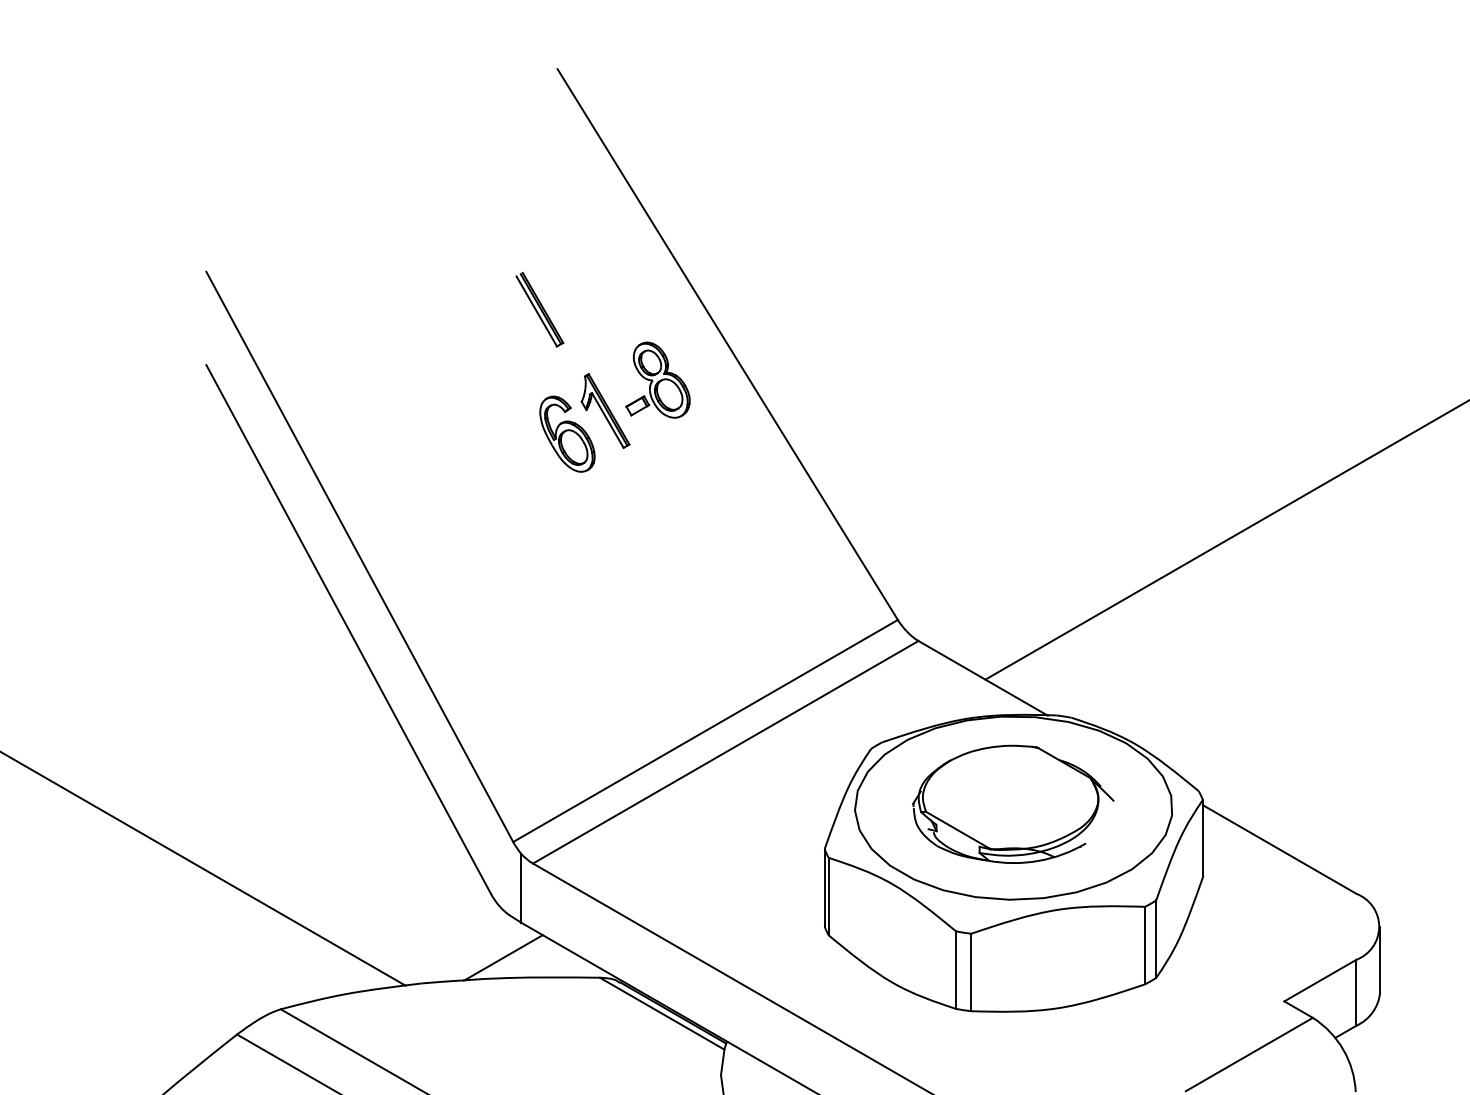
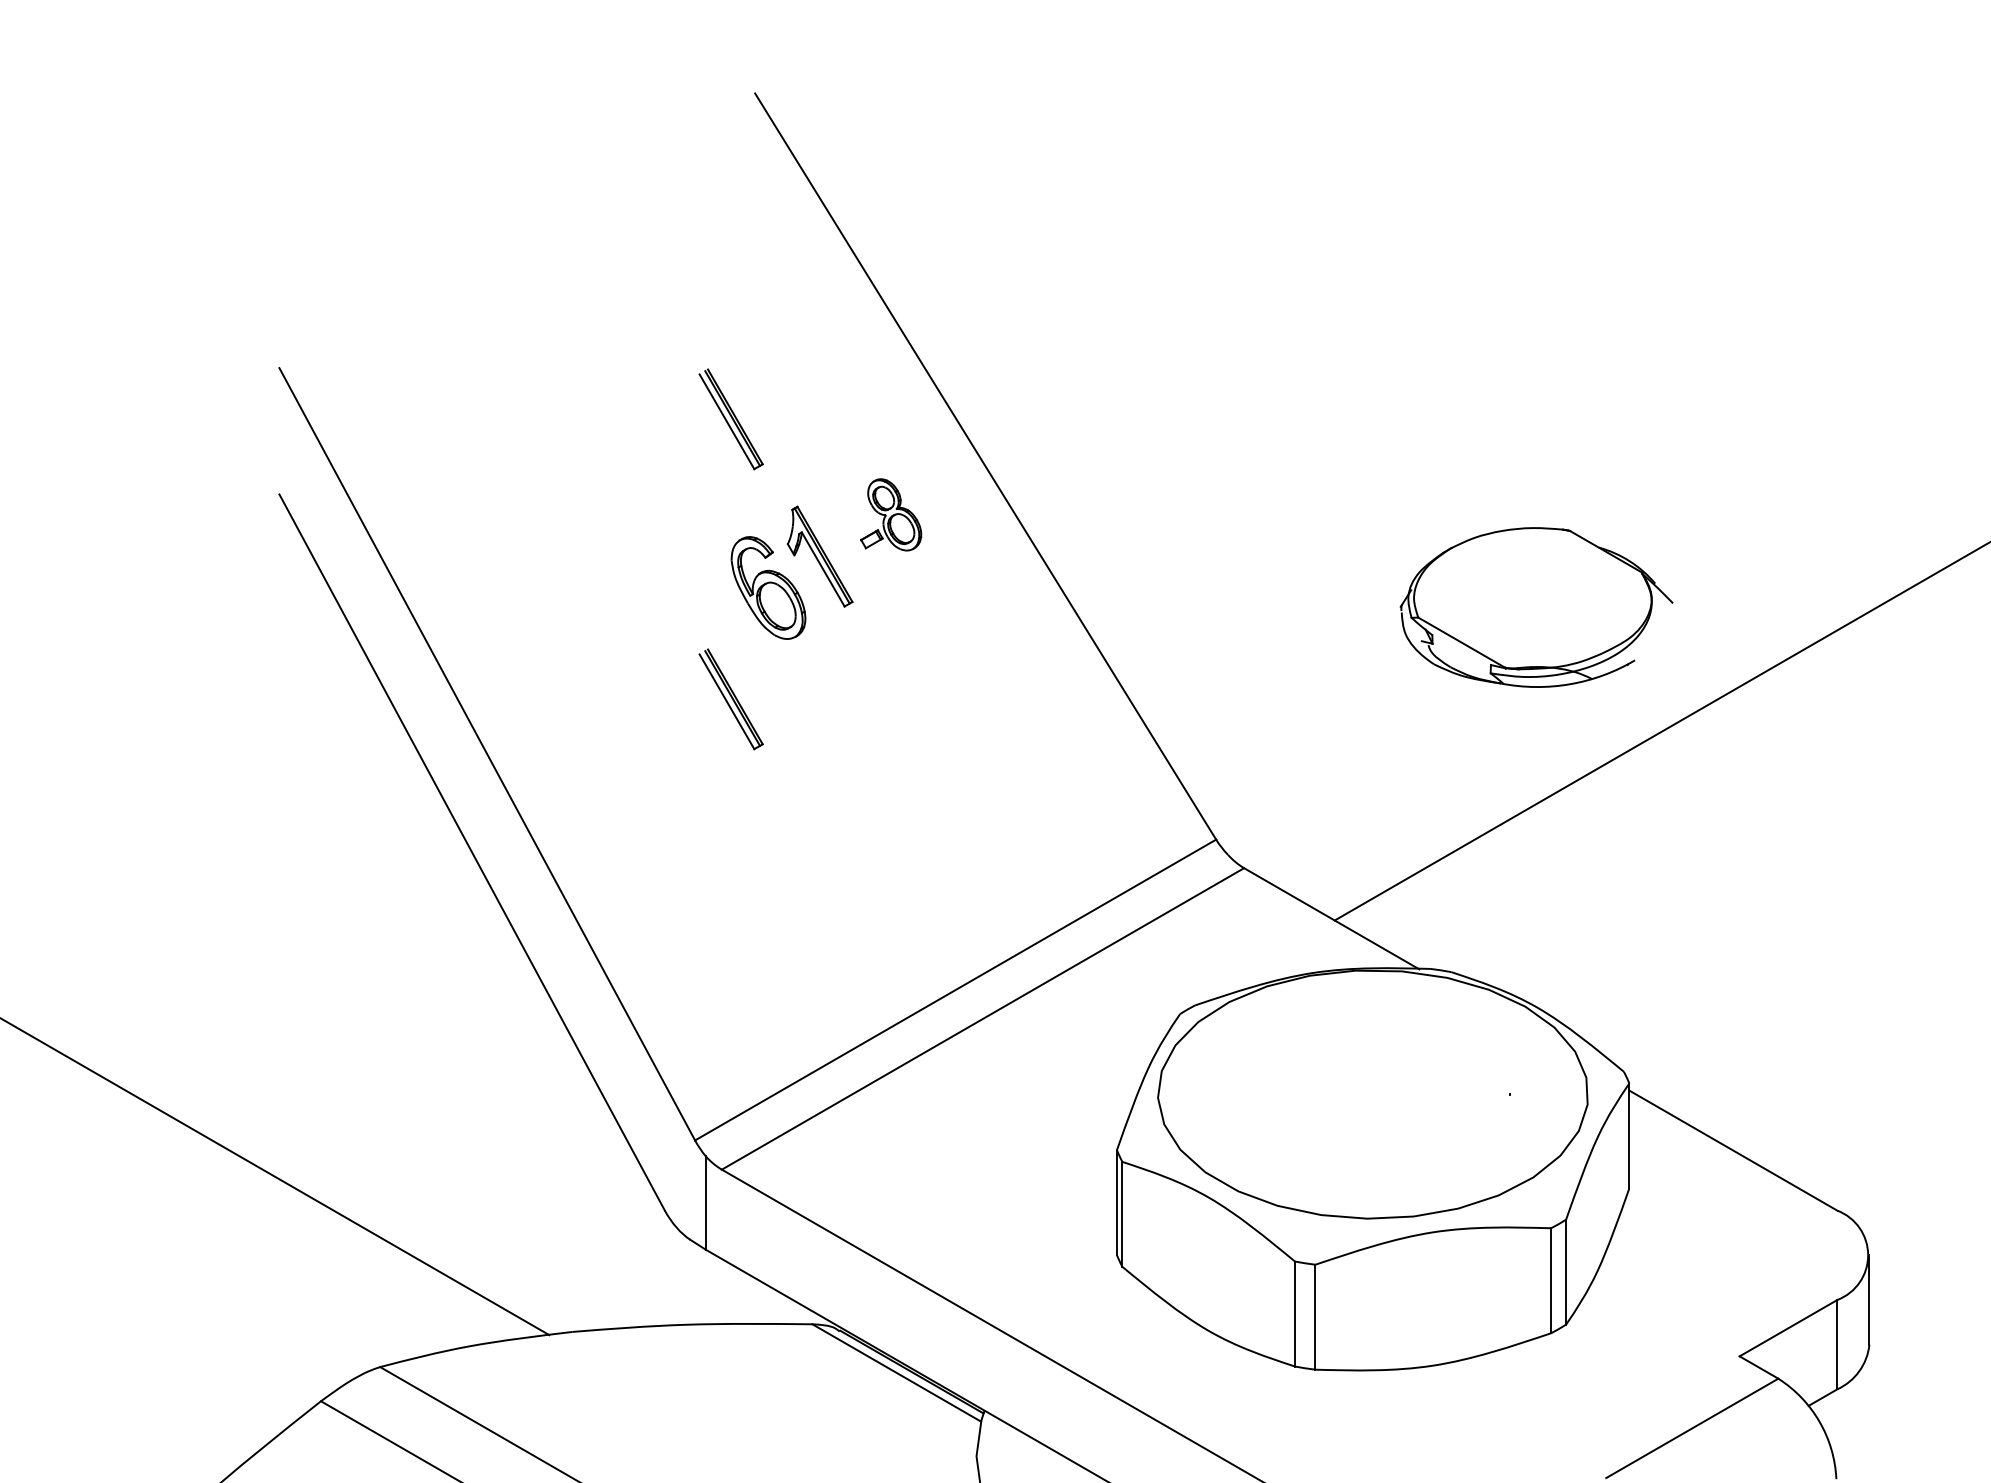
part: (657, 379) -> (890, 514), size x0.7
part: (539, 516) -> (730, 699), added
part: (1013, 804) -> (1536, 607), moved
line: (503, 957) -> (681, 1297), removed

